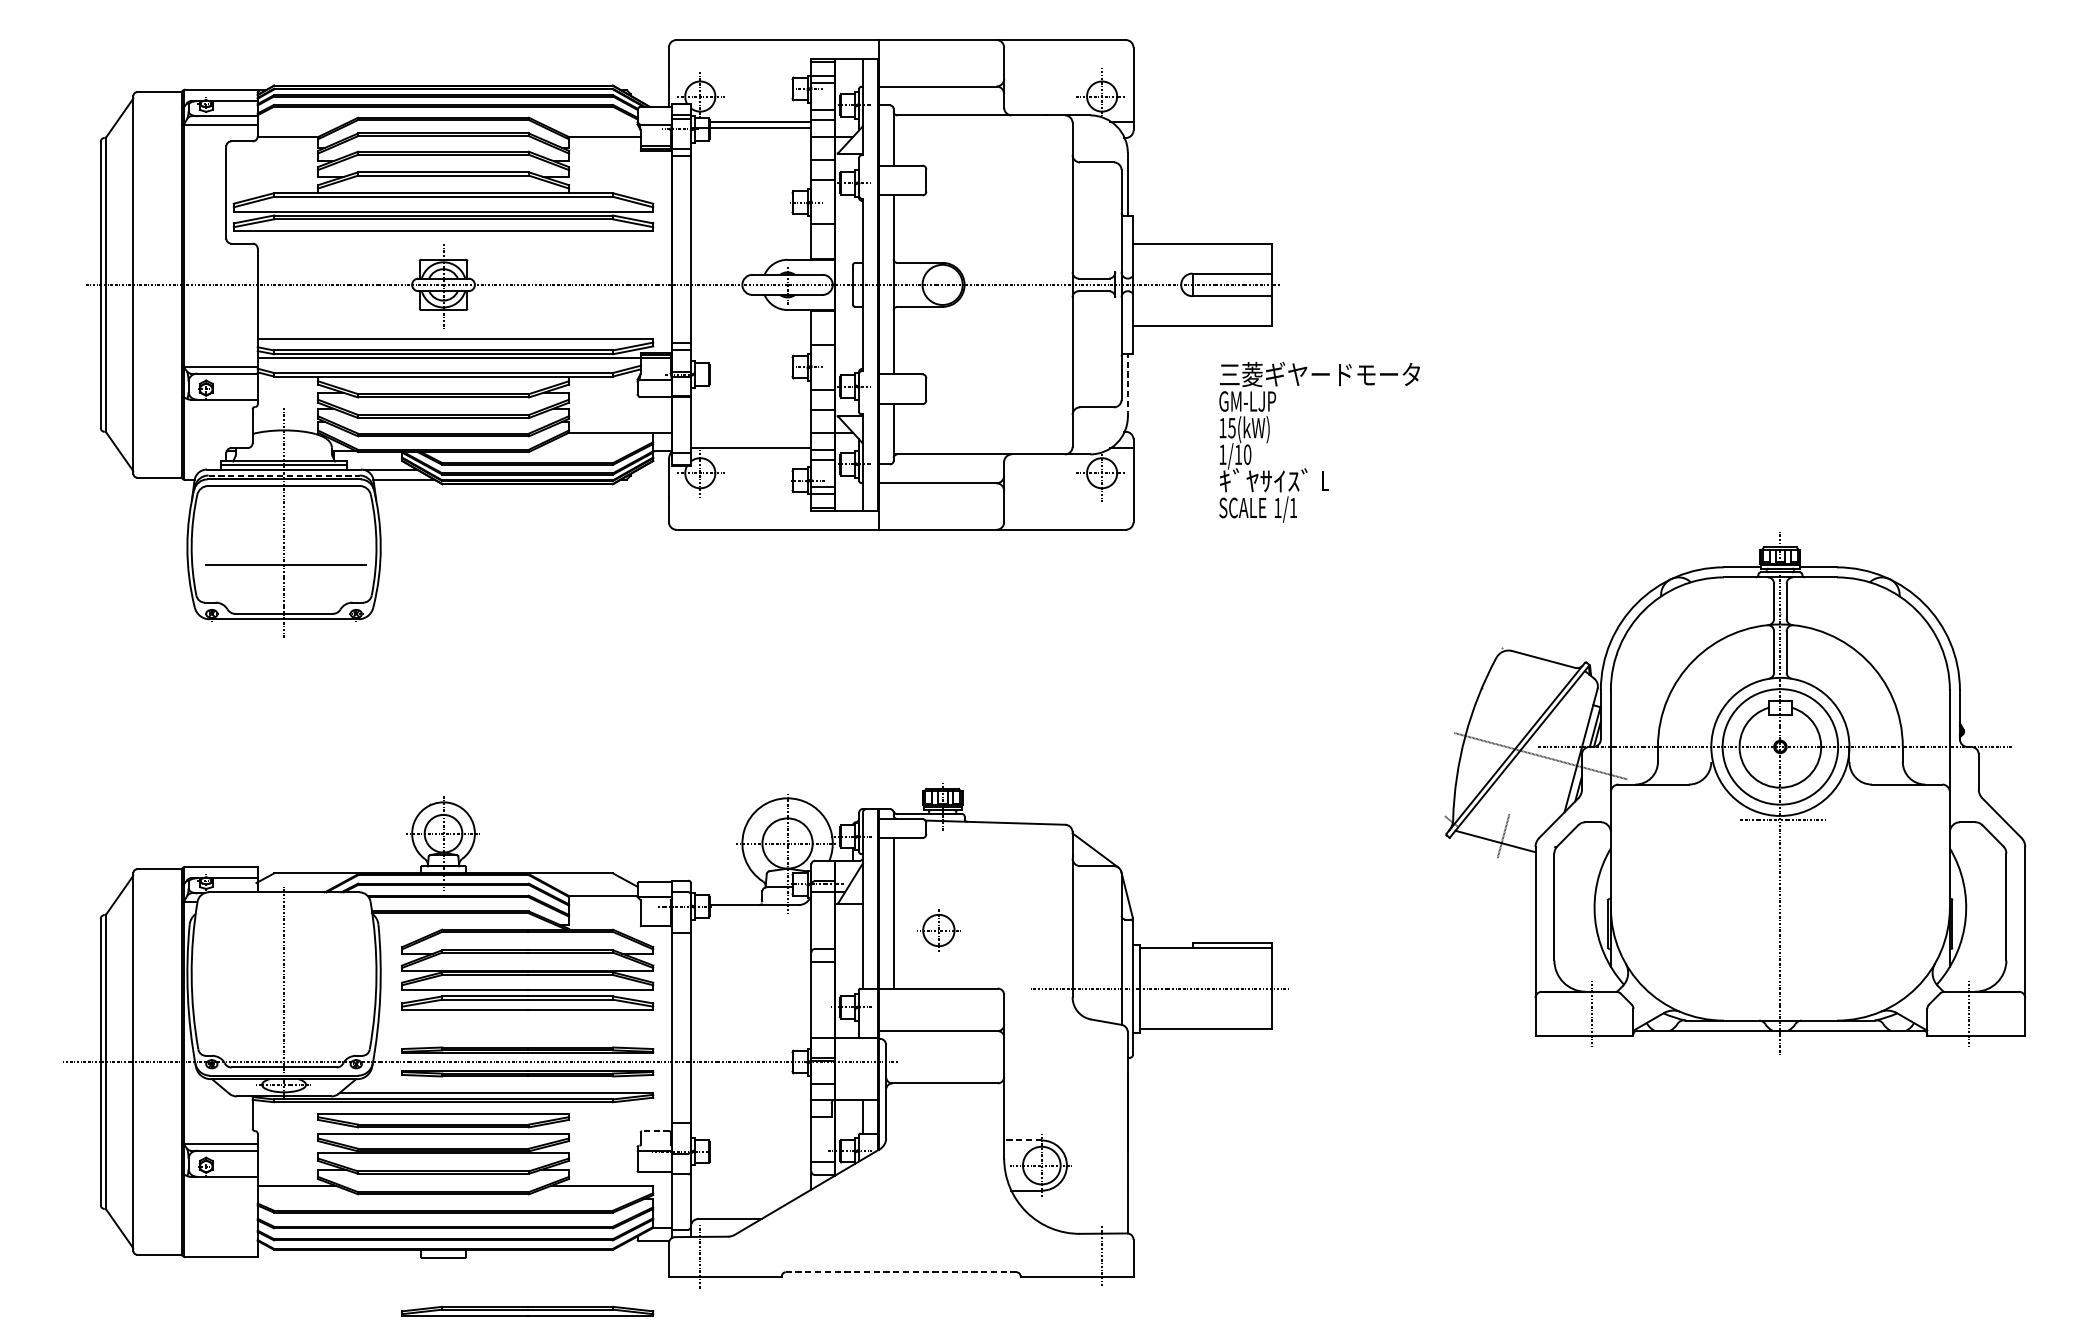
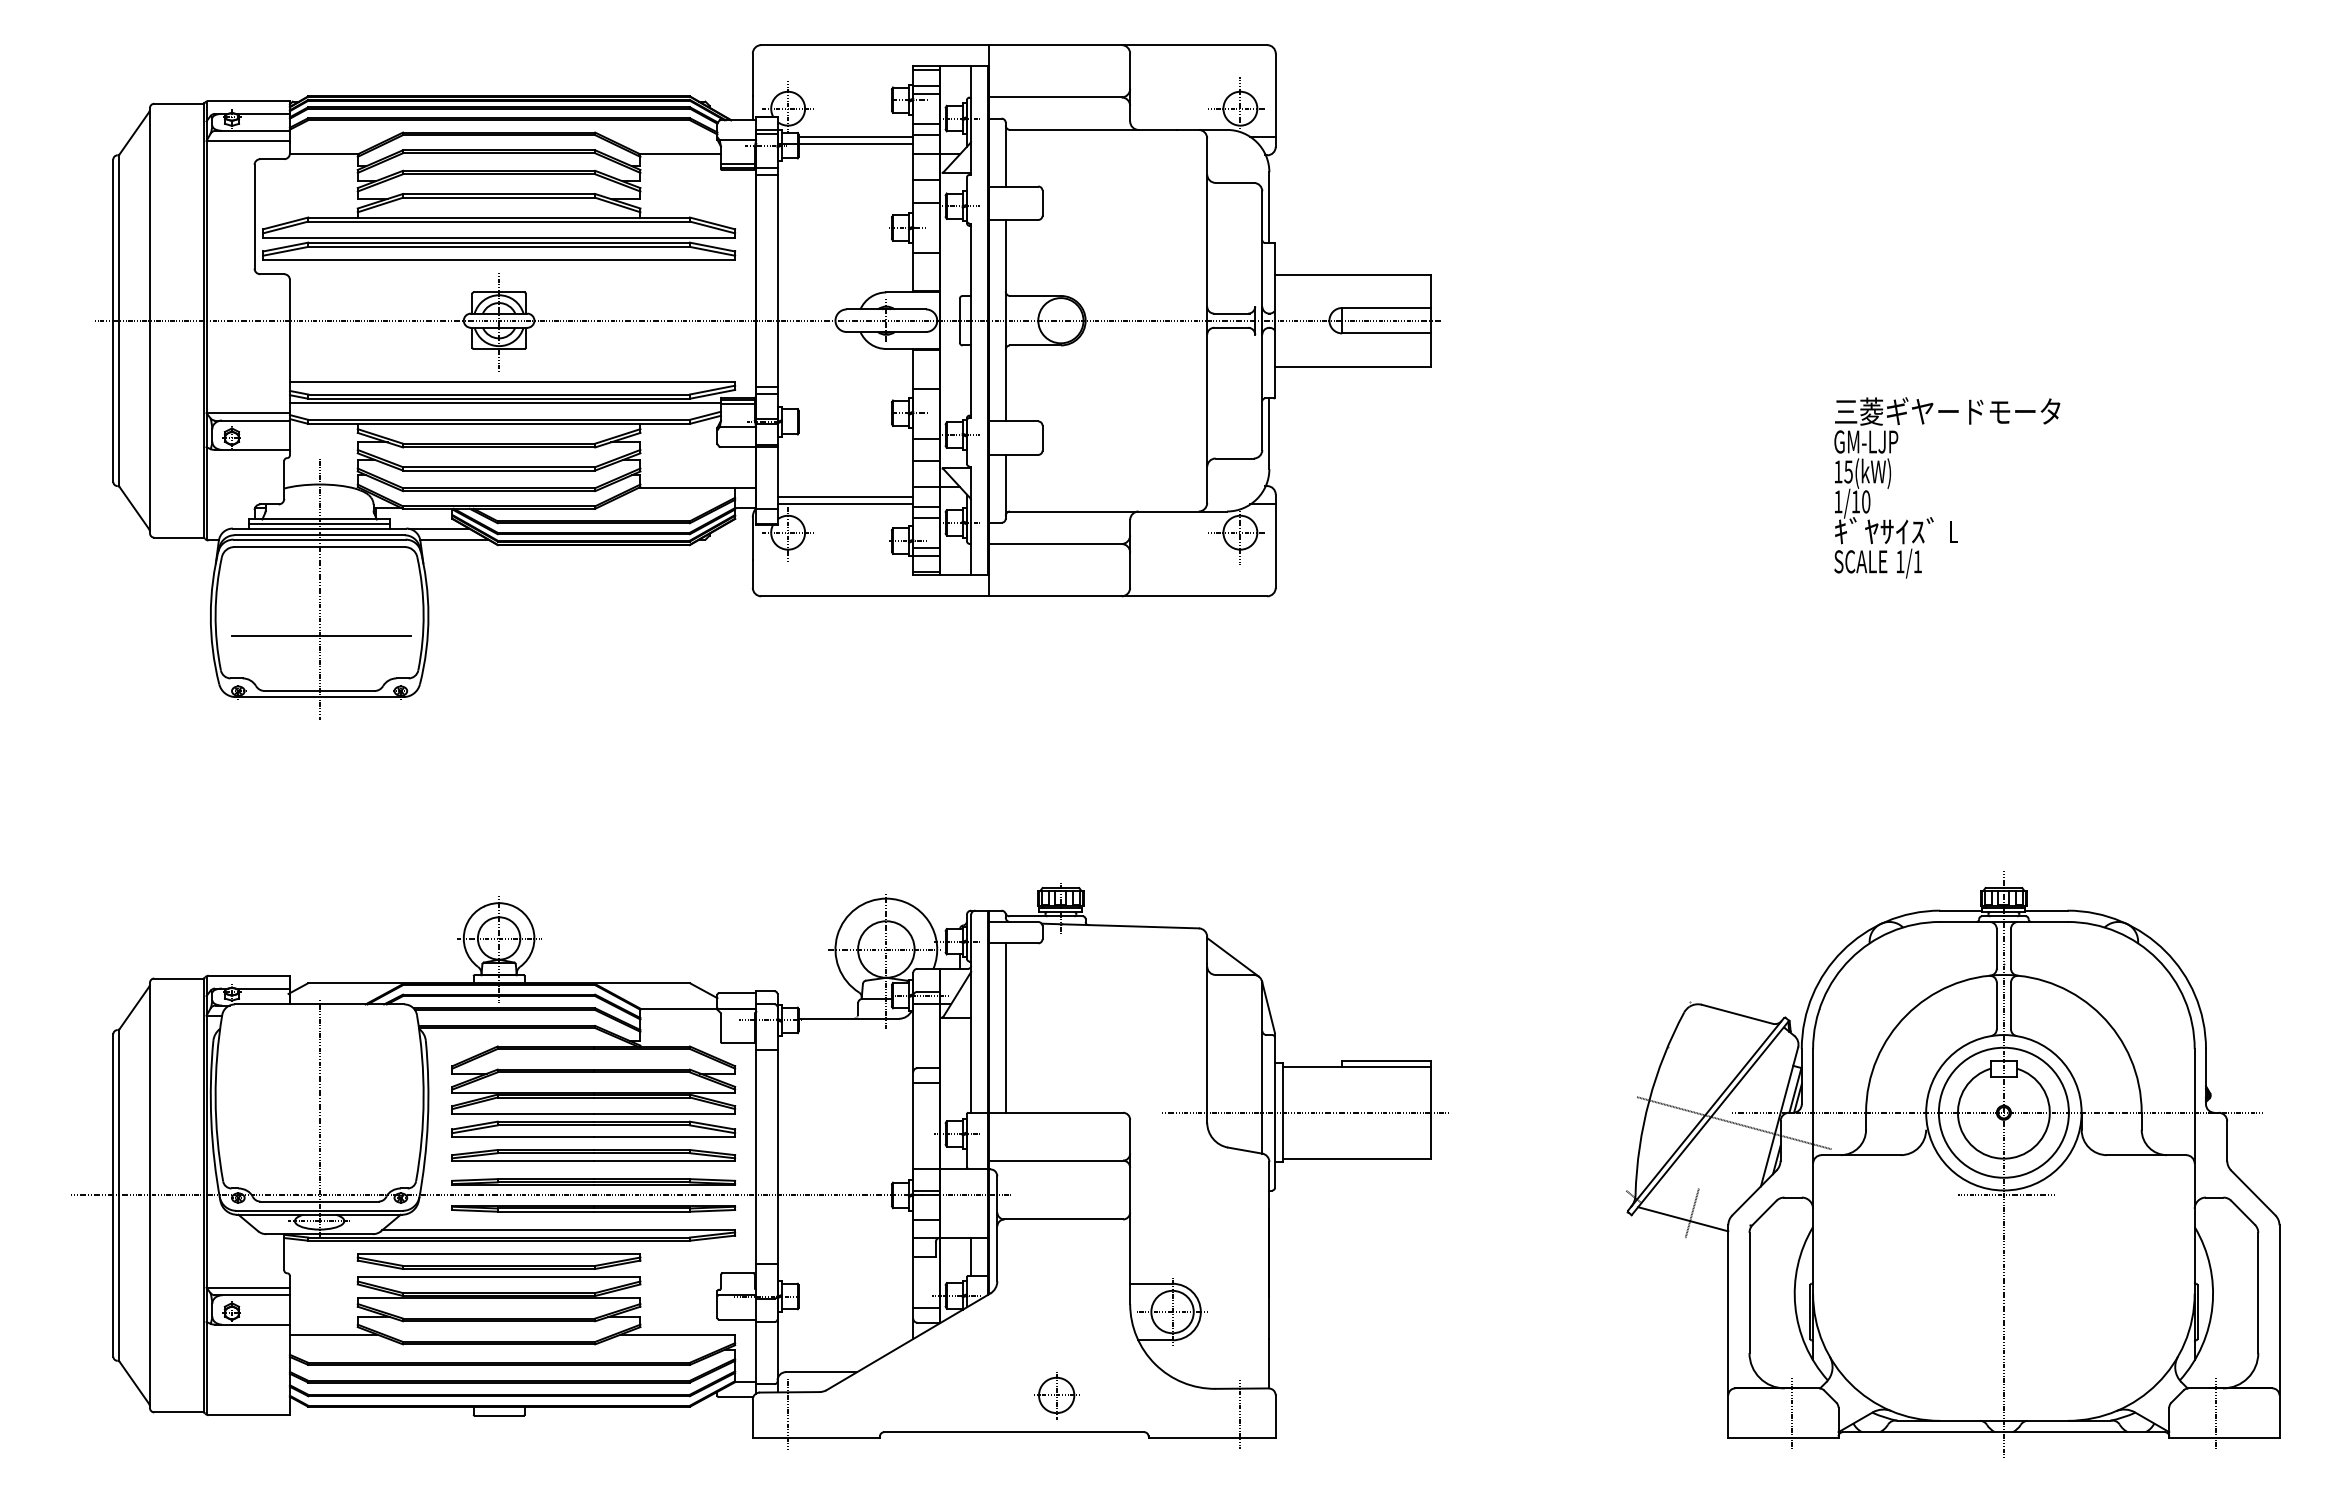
line: (1127, 385) -> (1269, 433), dashed -> solid
line: (751, 441) -> (845, 497), added
text: (1319, 441) -> (1947, 487), moved
line: (284, 475) -> (320, 535), dashed -> solid
part: (1735, 792) -> (1953, 1164), moved
part: (938, 930) -> (1056, 1395), moved
line: (655, 1131) -> (737, 1273), dashed -> solid
line: (1022, 1140) -> (1150, 1283), dashed -> solid
line: (901, 1272) -> (1014, 1432), dashed -> solid
part: (527, 1311) -> (593, 1155), moved

